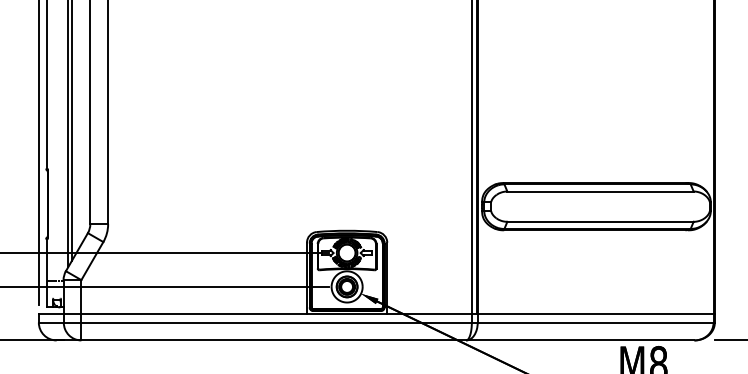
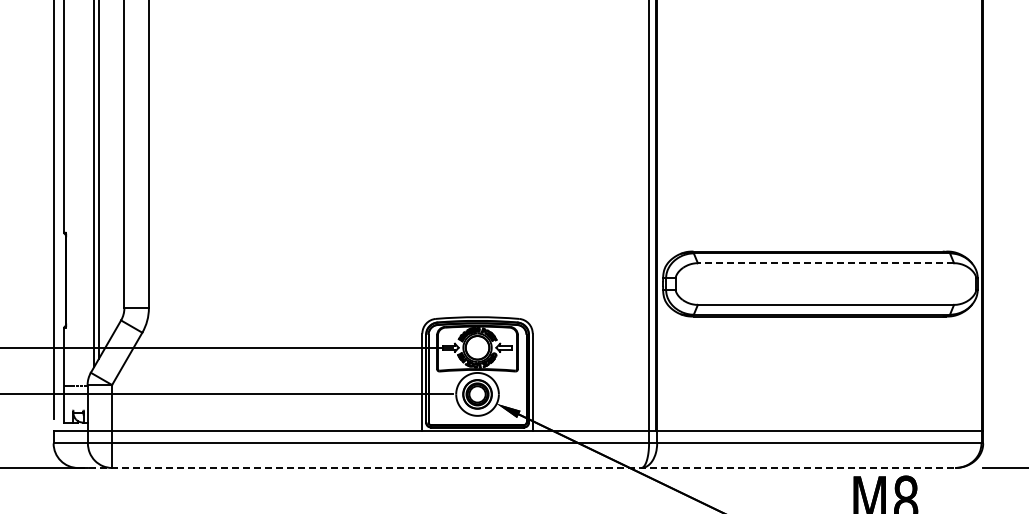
line: (600, 191) -> (825, 263), solid -> dashed
line: (375, 340) -> (516, 468), solid -> dashed

